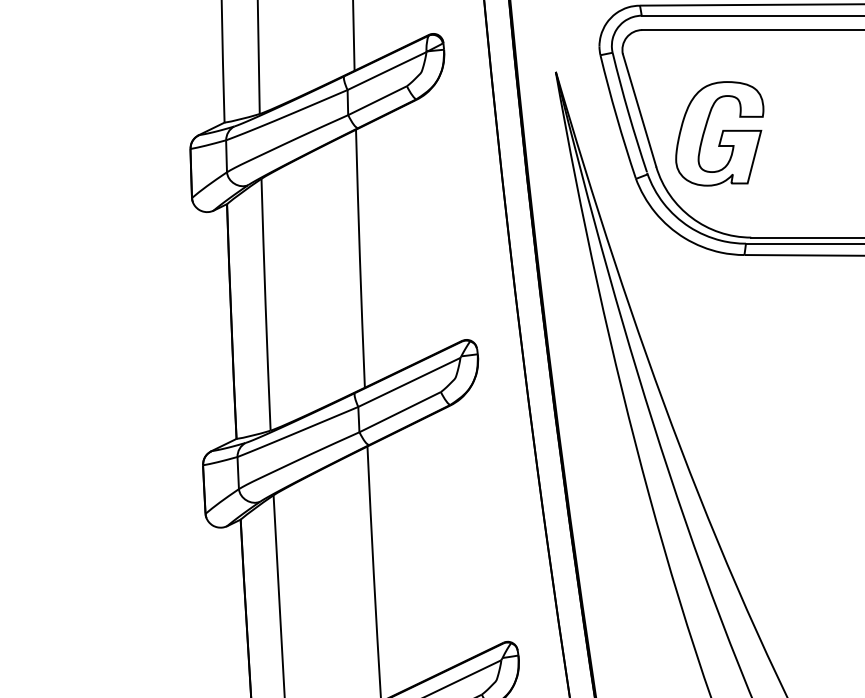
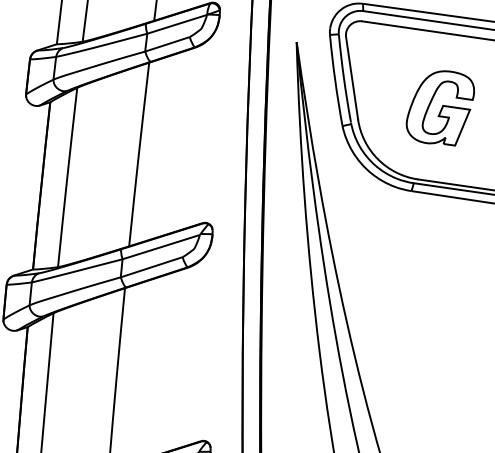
part: (719, 133) -> (440, 107), moved

